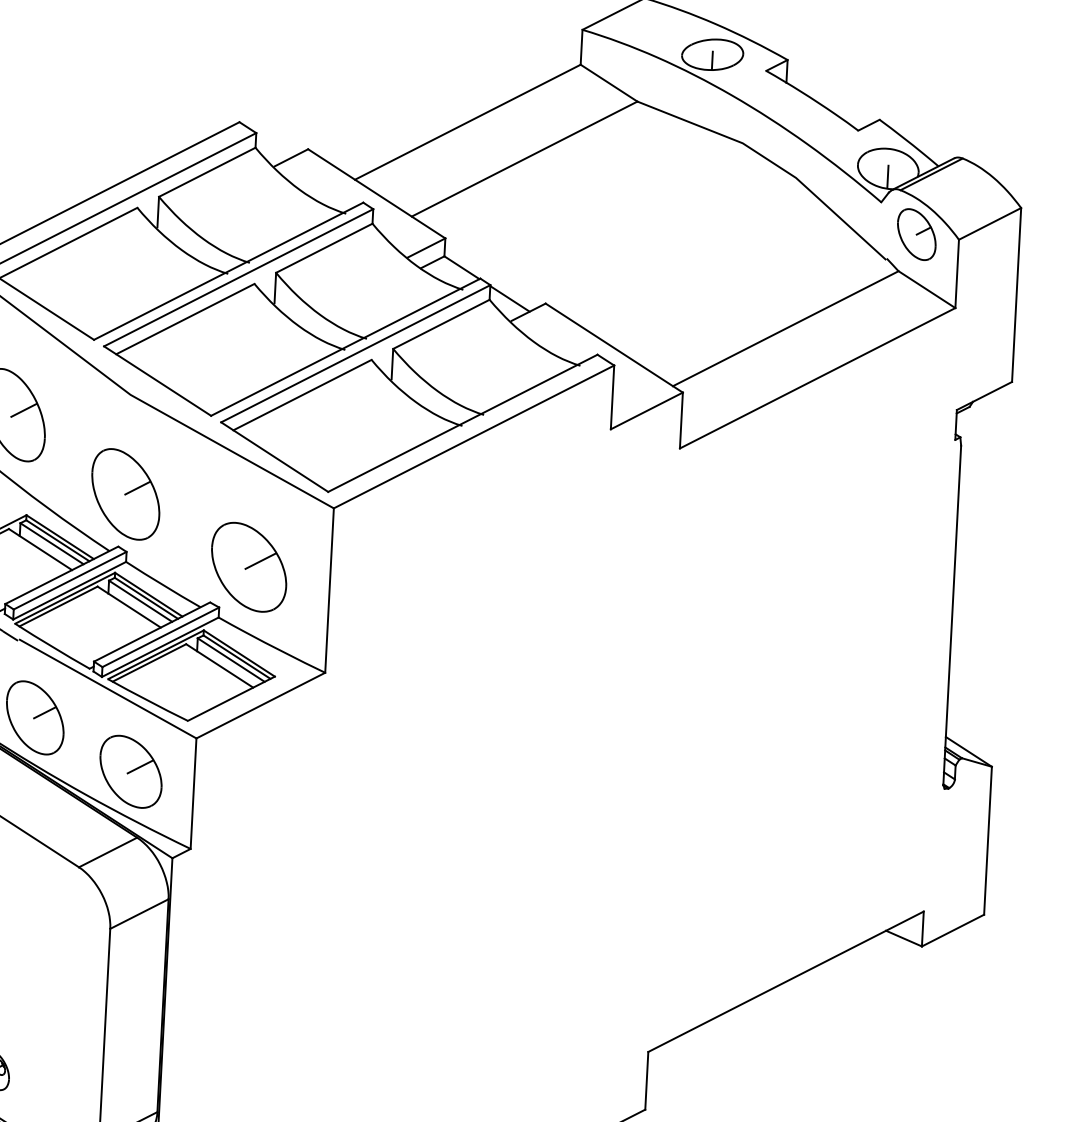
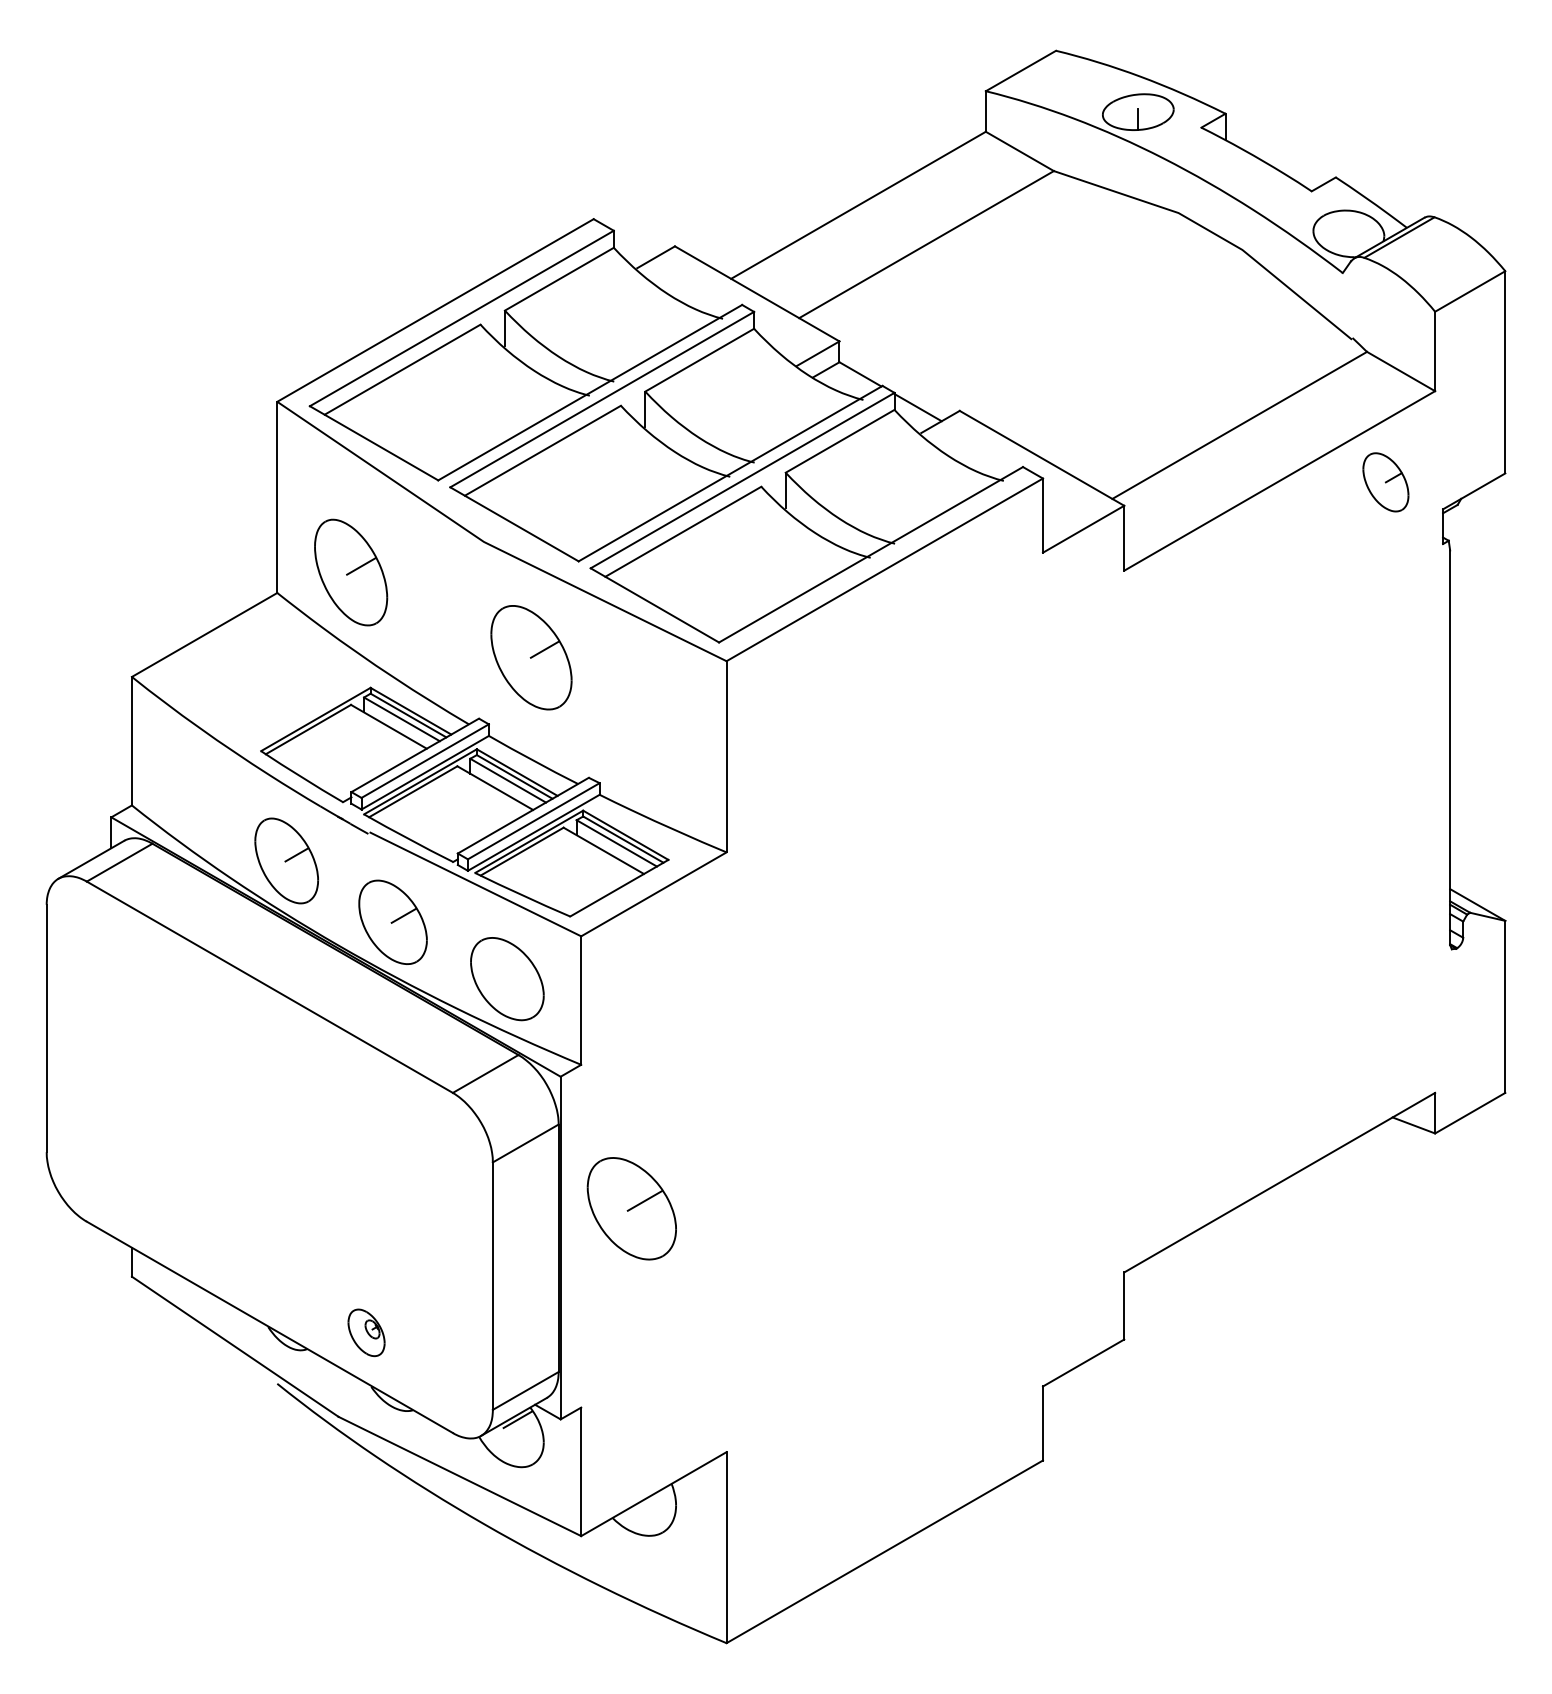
line: (887, 177) -> (1348, 243), removed
part: (916, 234) -> (1385, 482), moved
part: (125, 494) -> (531, 657), moved
part: (248, 567) -> (631, 1208), moved
line: (140, 766) -> (517, 972), removed

